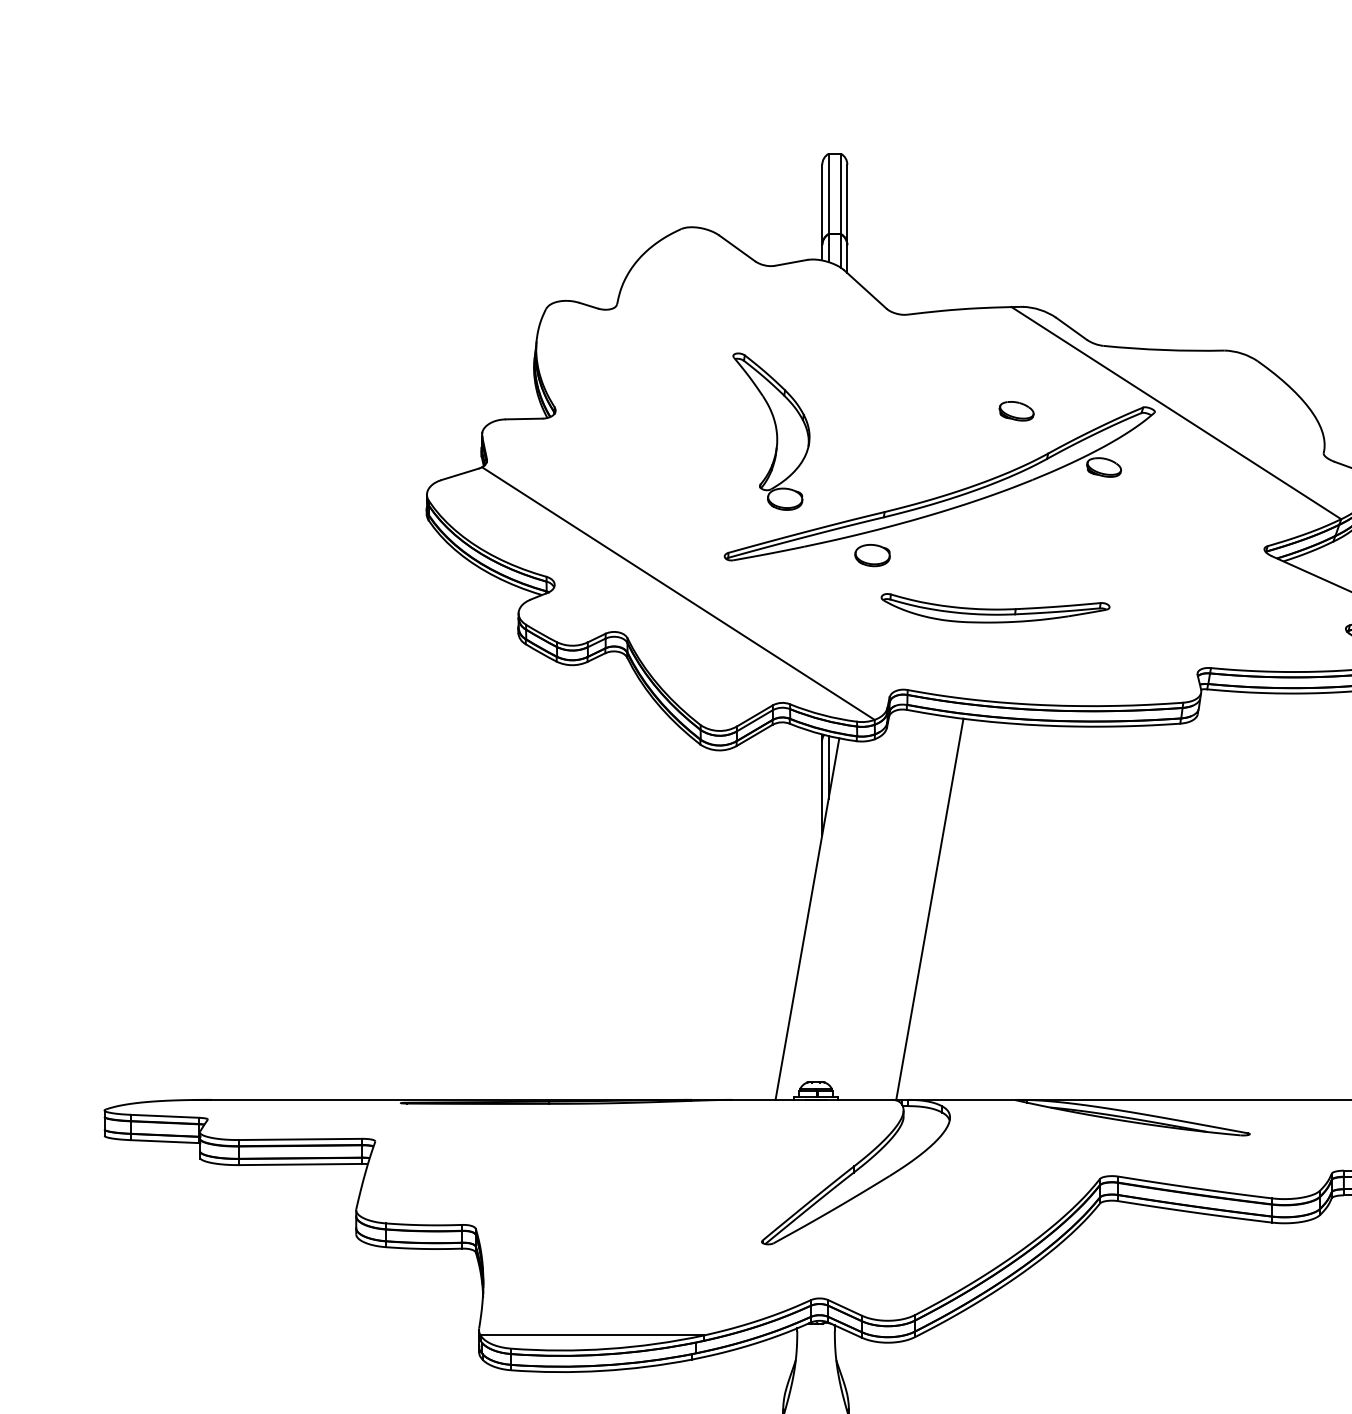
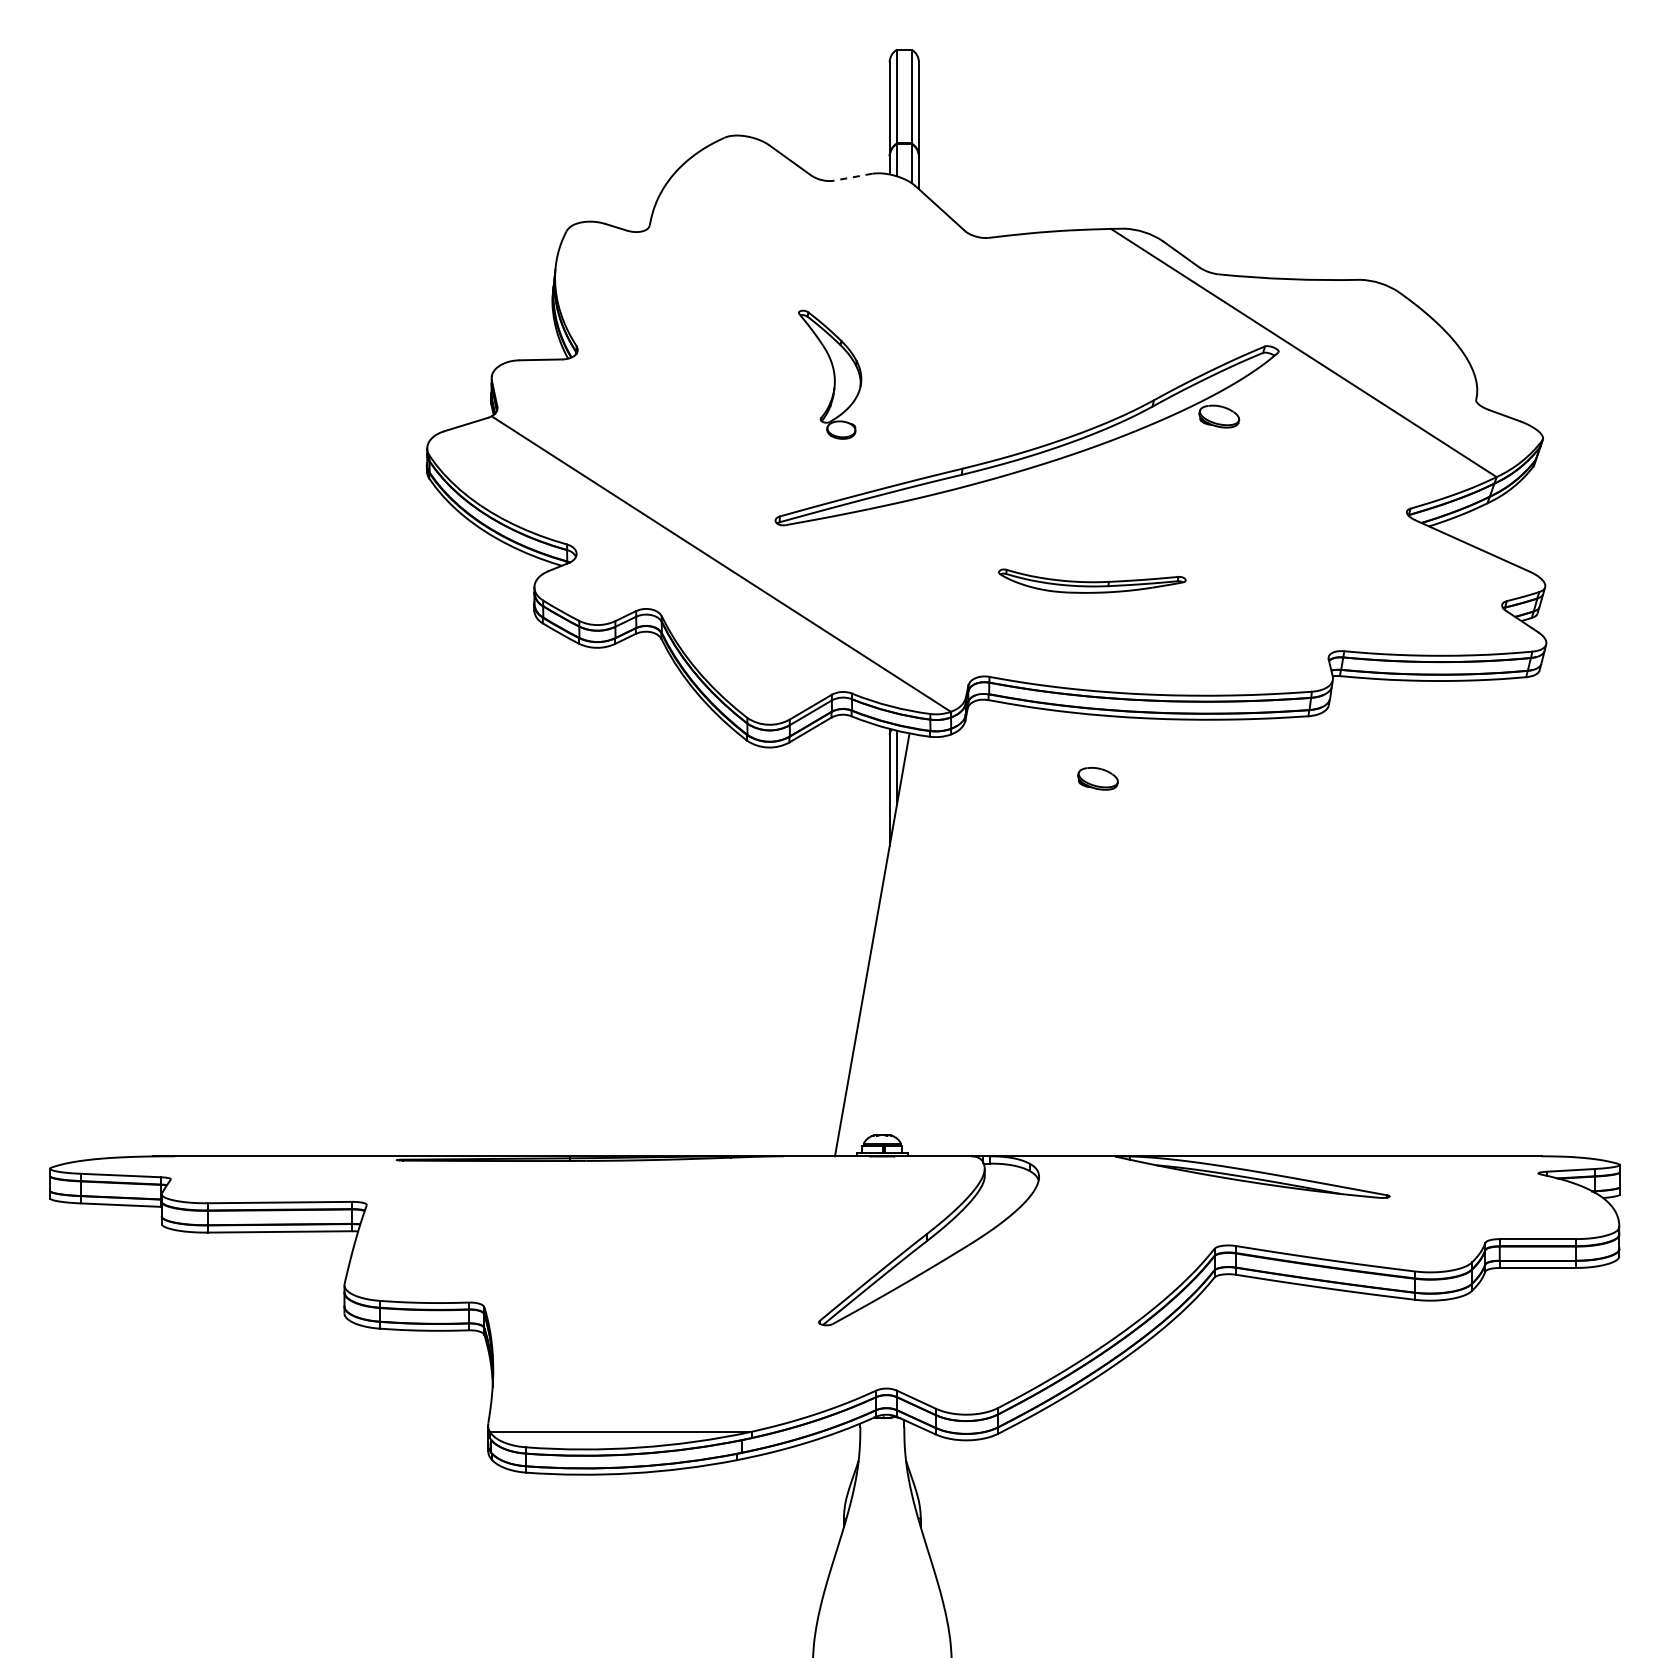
line: (790, 263) -> (852, 177), solid -> dashed
part: (1016, 410) -> (1097, 778), moved
part: (770, 431) -> (829, 374), size x0.7
part: (872, 555) -> (948, 519), removed
part: (995, 607) -> (1092, 580), size x0.7
line: (929, 909) -> (1015, 933), removed

